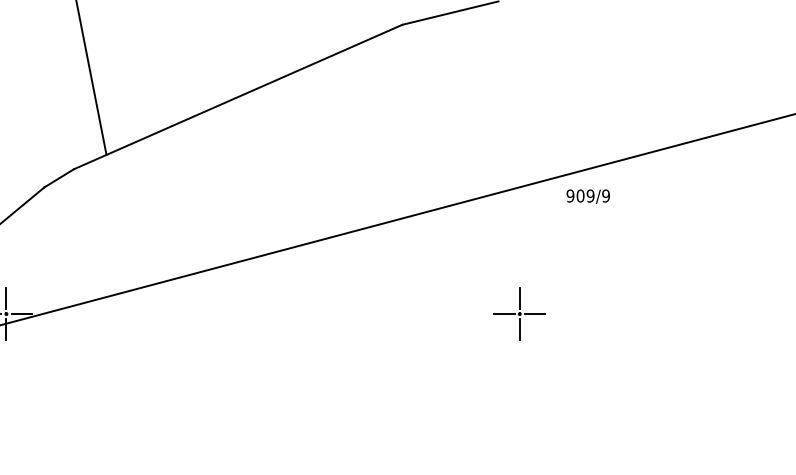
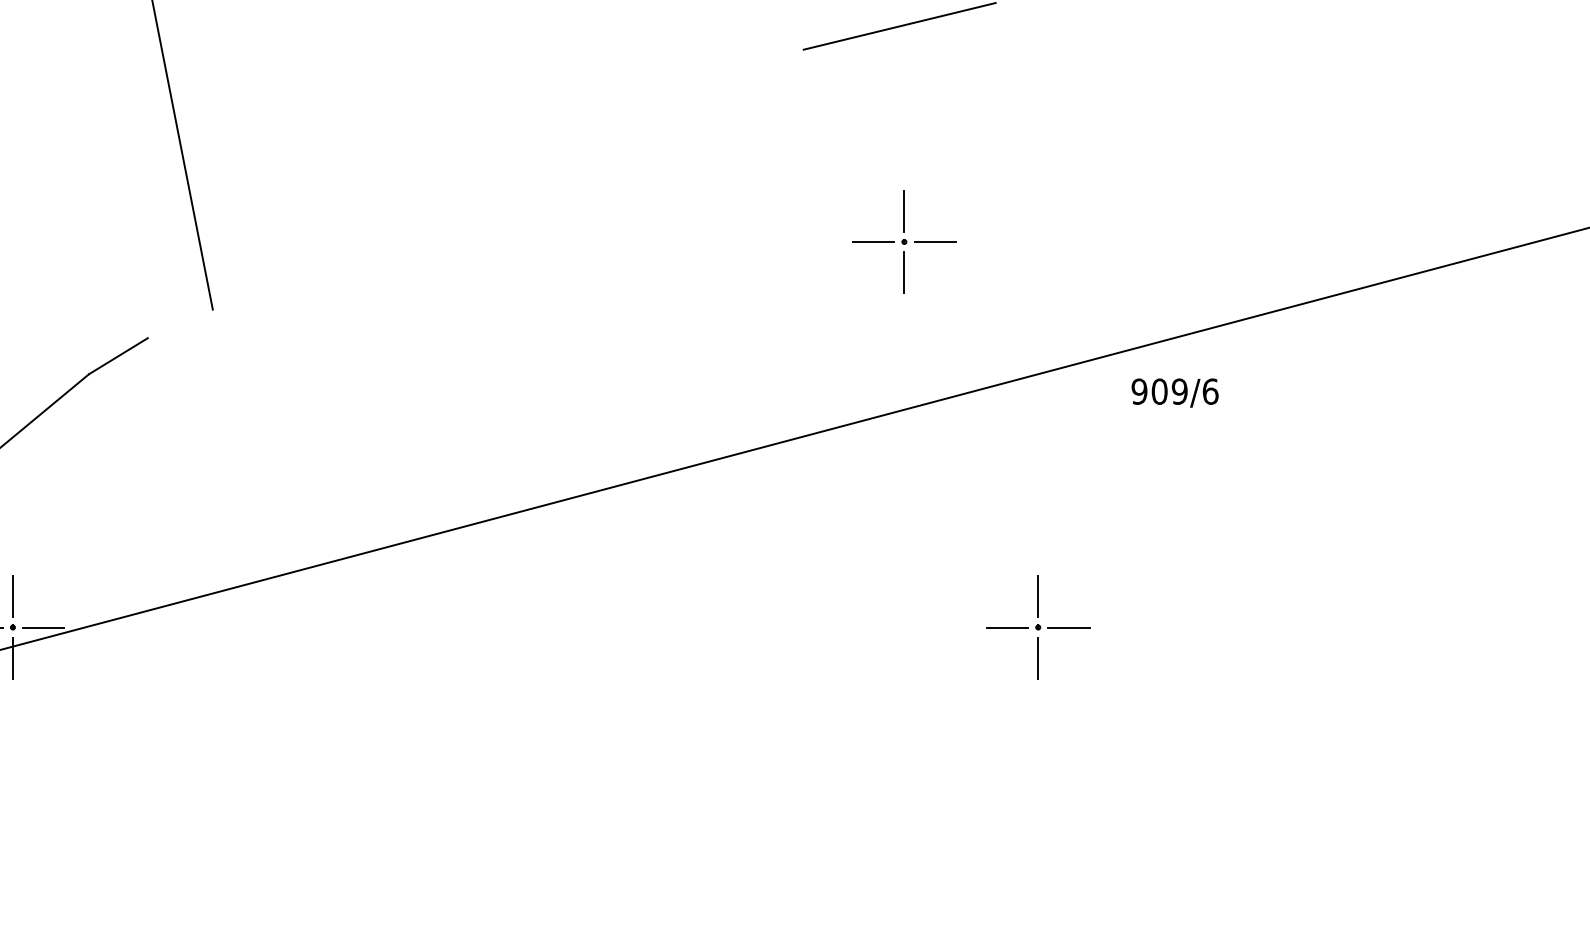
line: (237, 96) -> (474, 192), removed
part: (452, 120) -> (903, 240), added
text: (606, 195) -> (1211, 390), 909/9 -> 909/6

